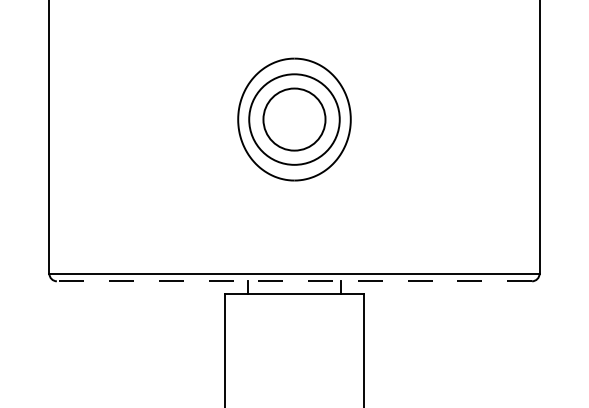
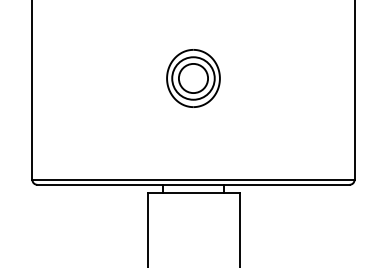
part: (294, 119) -> (193, 78), size x0.71
line: (292, 280) -> (192, 184), dashed -> solid

